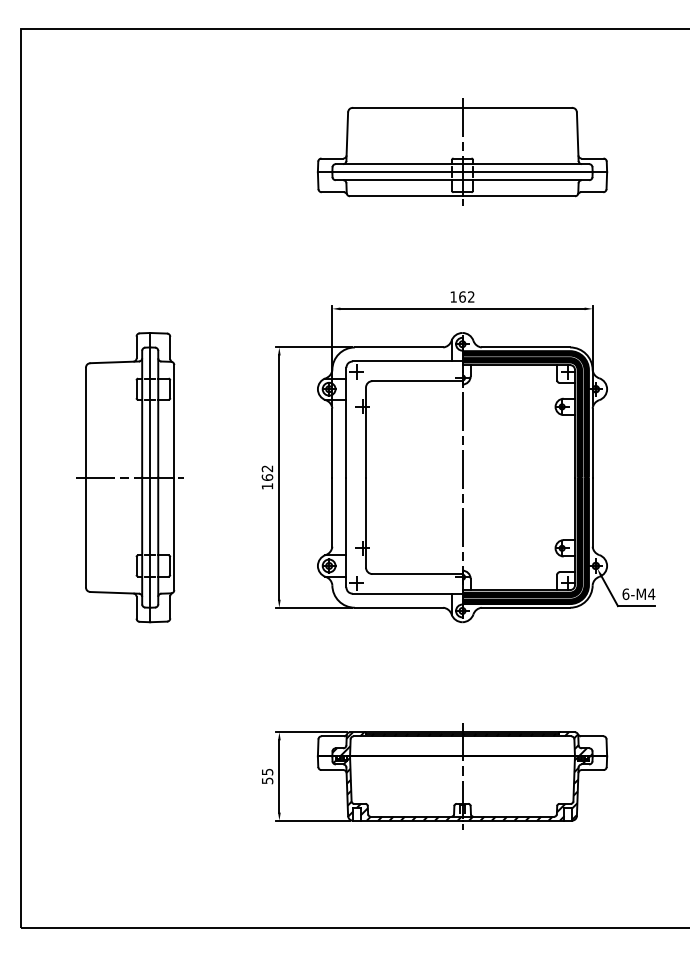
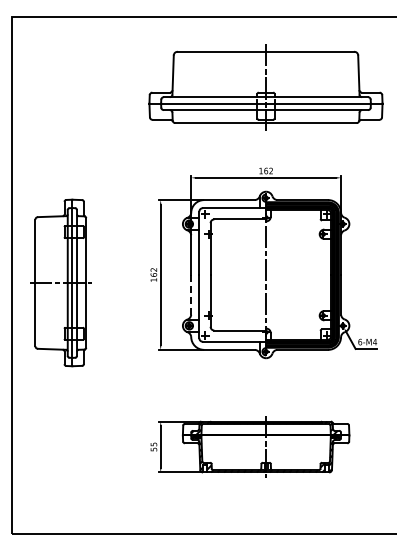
part: (463, 151) -> (266, 87), size x1.4
part: (129, 476) -> (60, 282), moved
line: (332, 511) -> (191, 294), solid -> dashed

